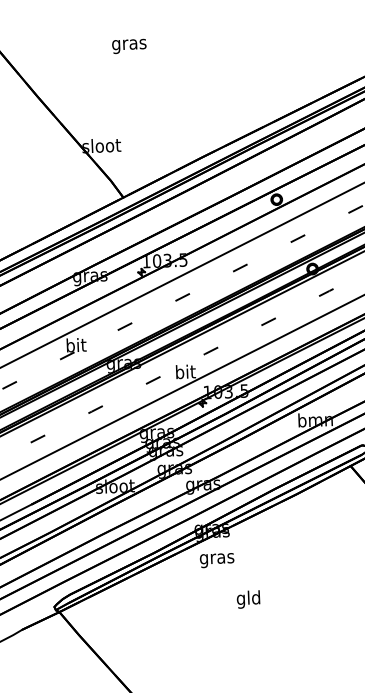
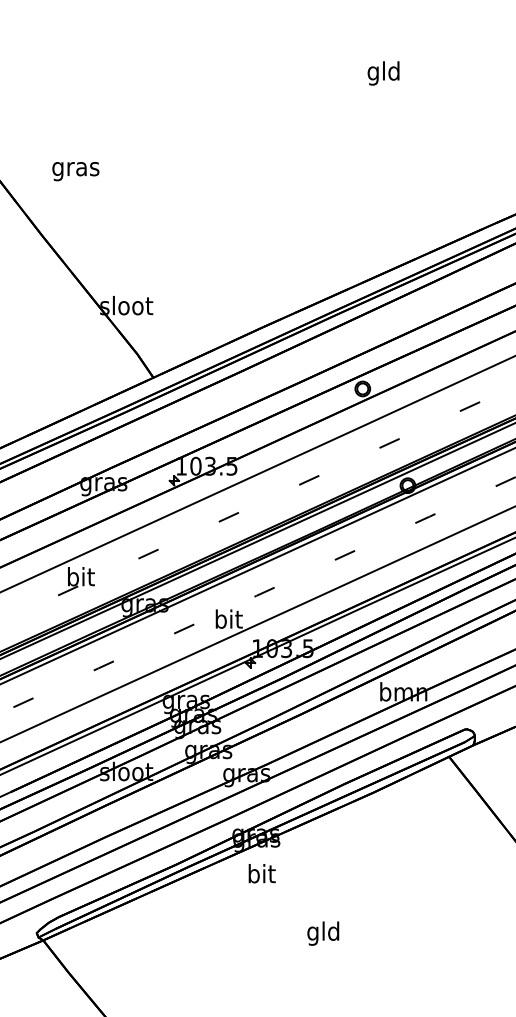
text: (129, 46) -> (75, 171), moved
text: (217, 559) -> (261, 876), gras -> bit
text: (248, 599) -> (323, 933), moved

